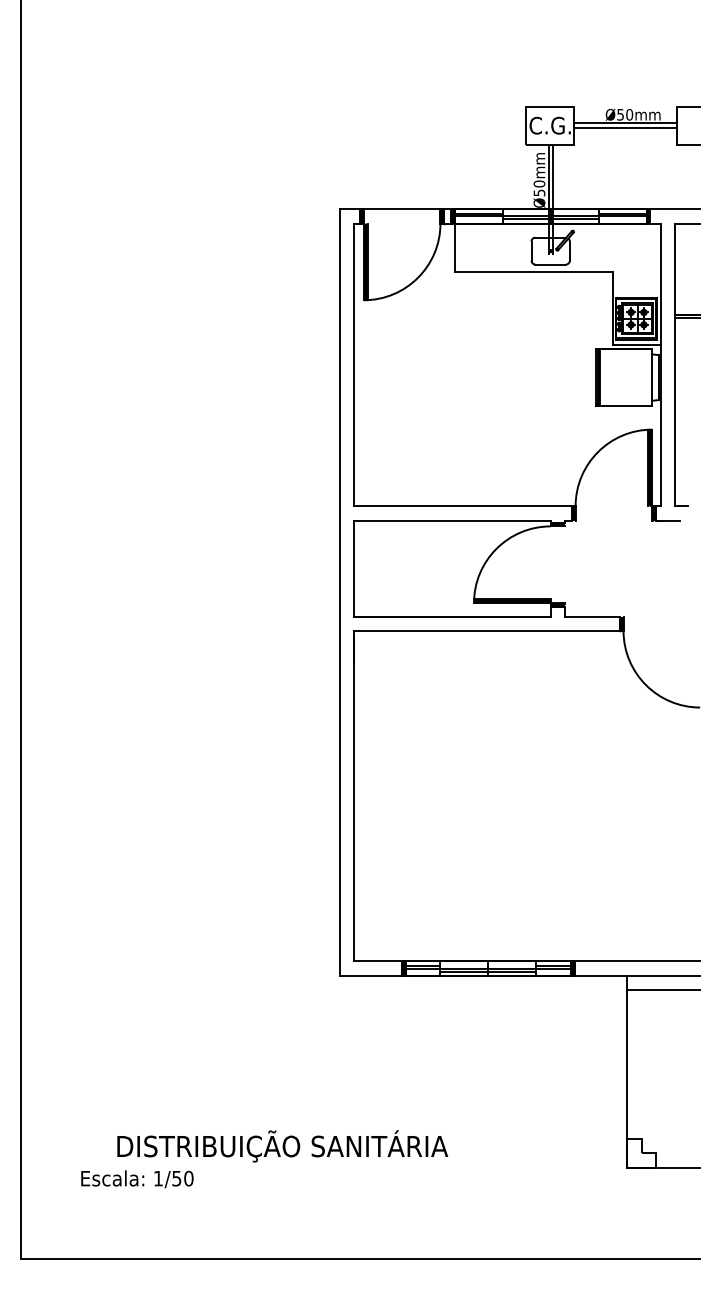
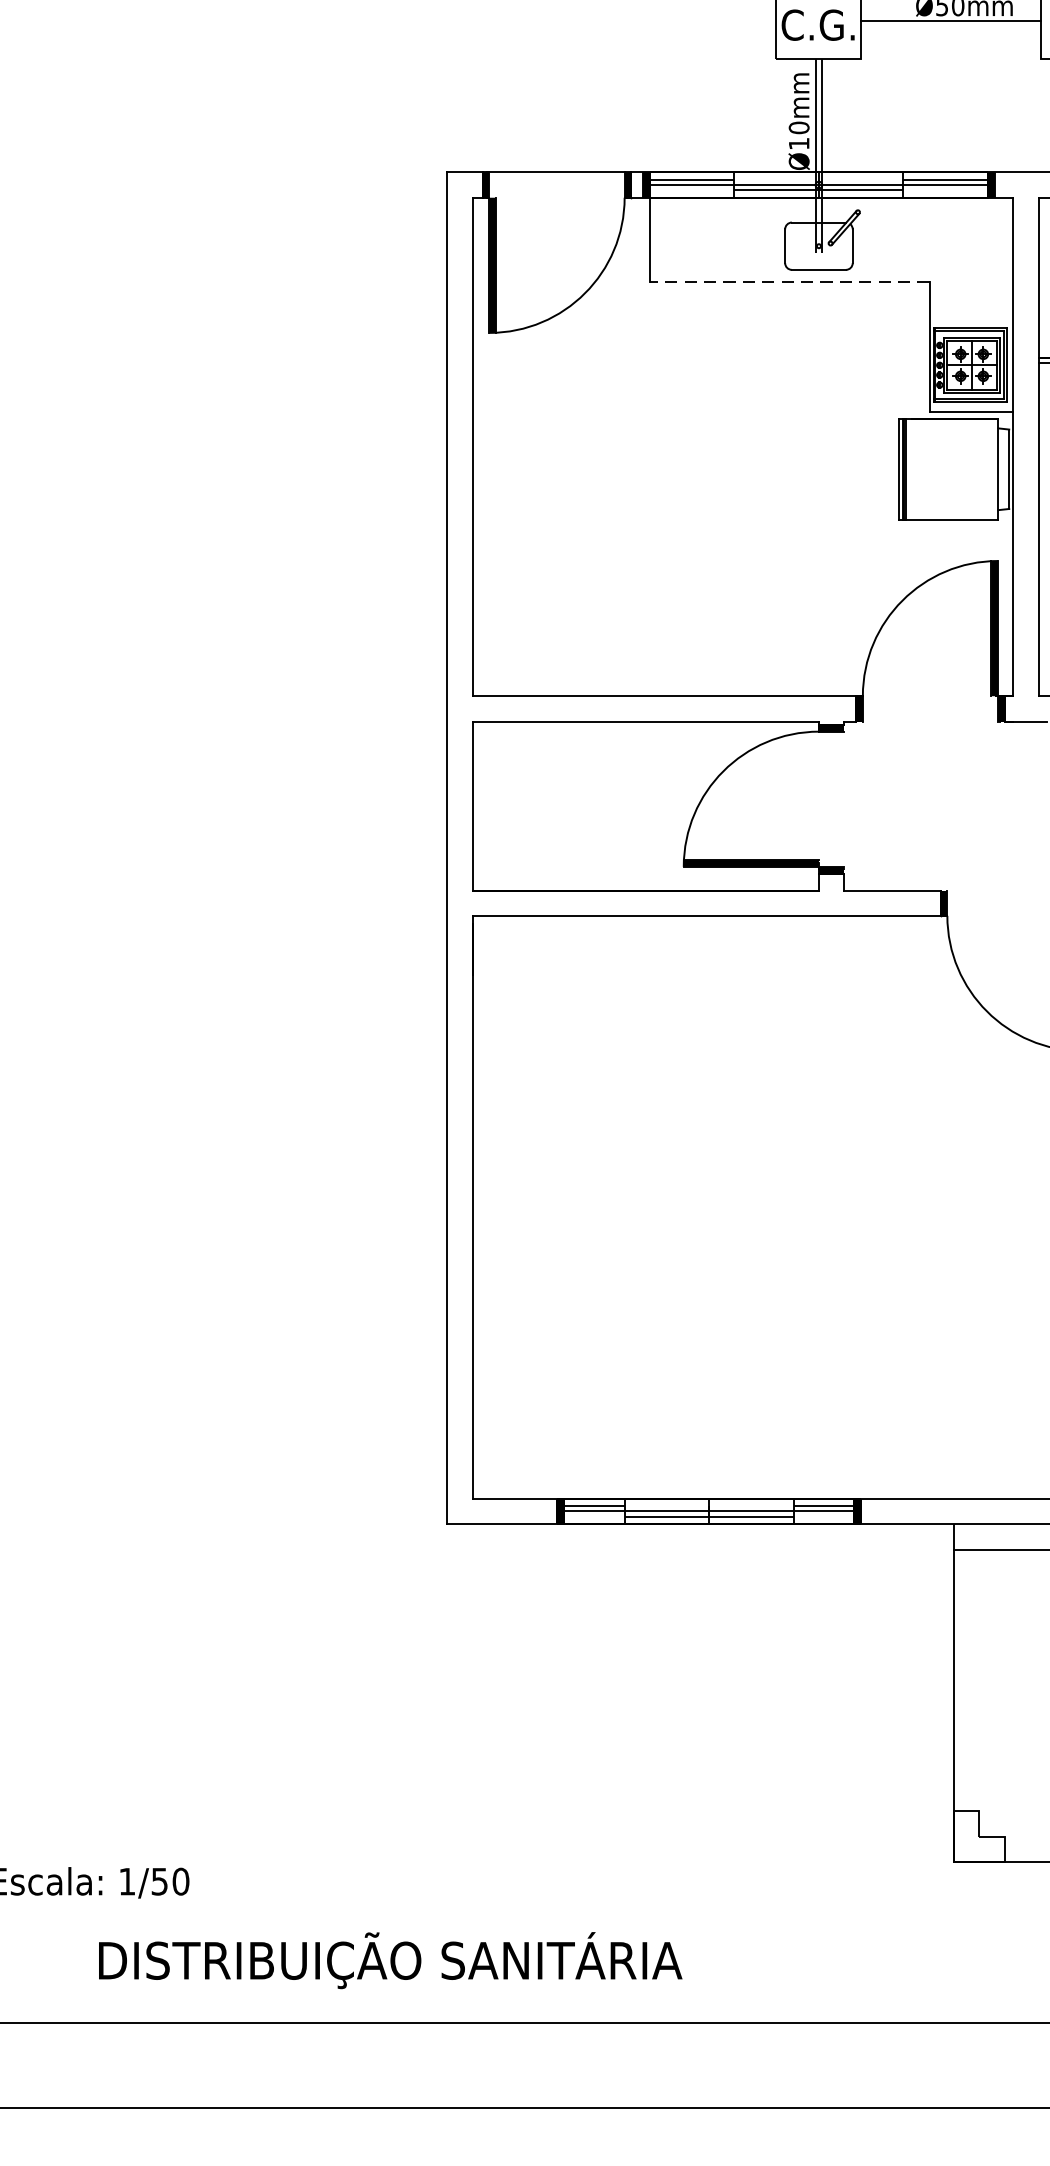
line: (625, 128) -> (950, 30), removed
text: (539, 192) -> (799, 142), Ø50mm -> Ø10mm
line: (533, 271) -> (788, 282), solid -> dashed
text: (282, 1146) -> (390, 1960), moved

